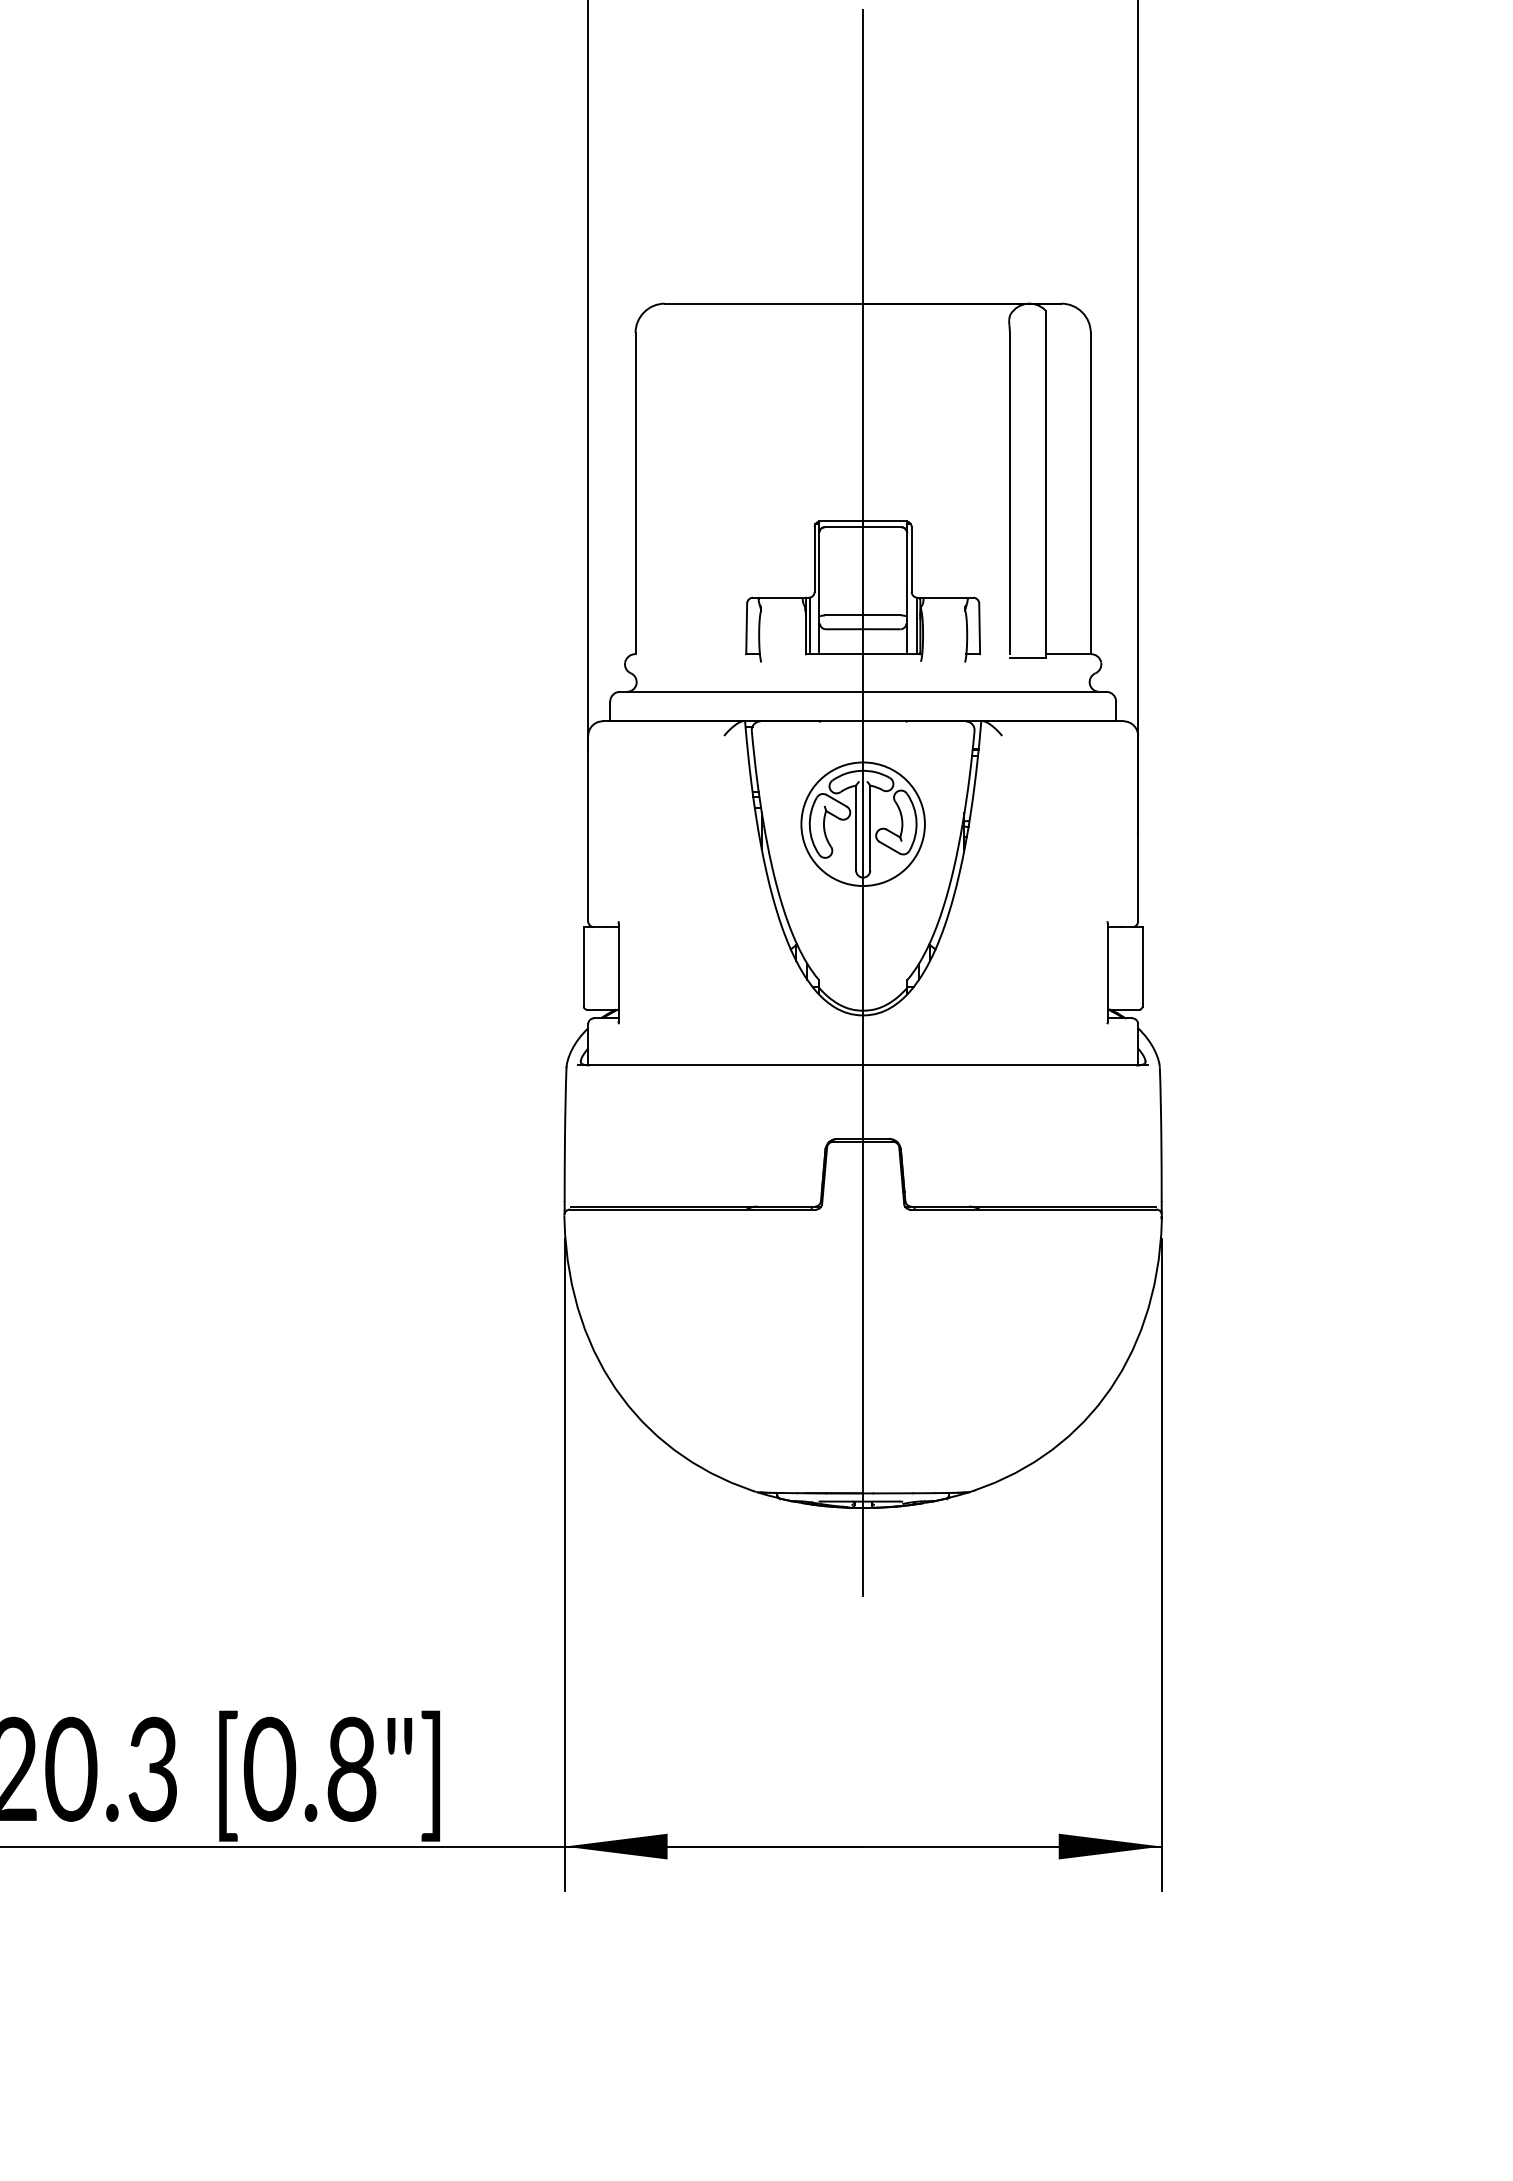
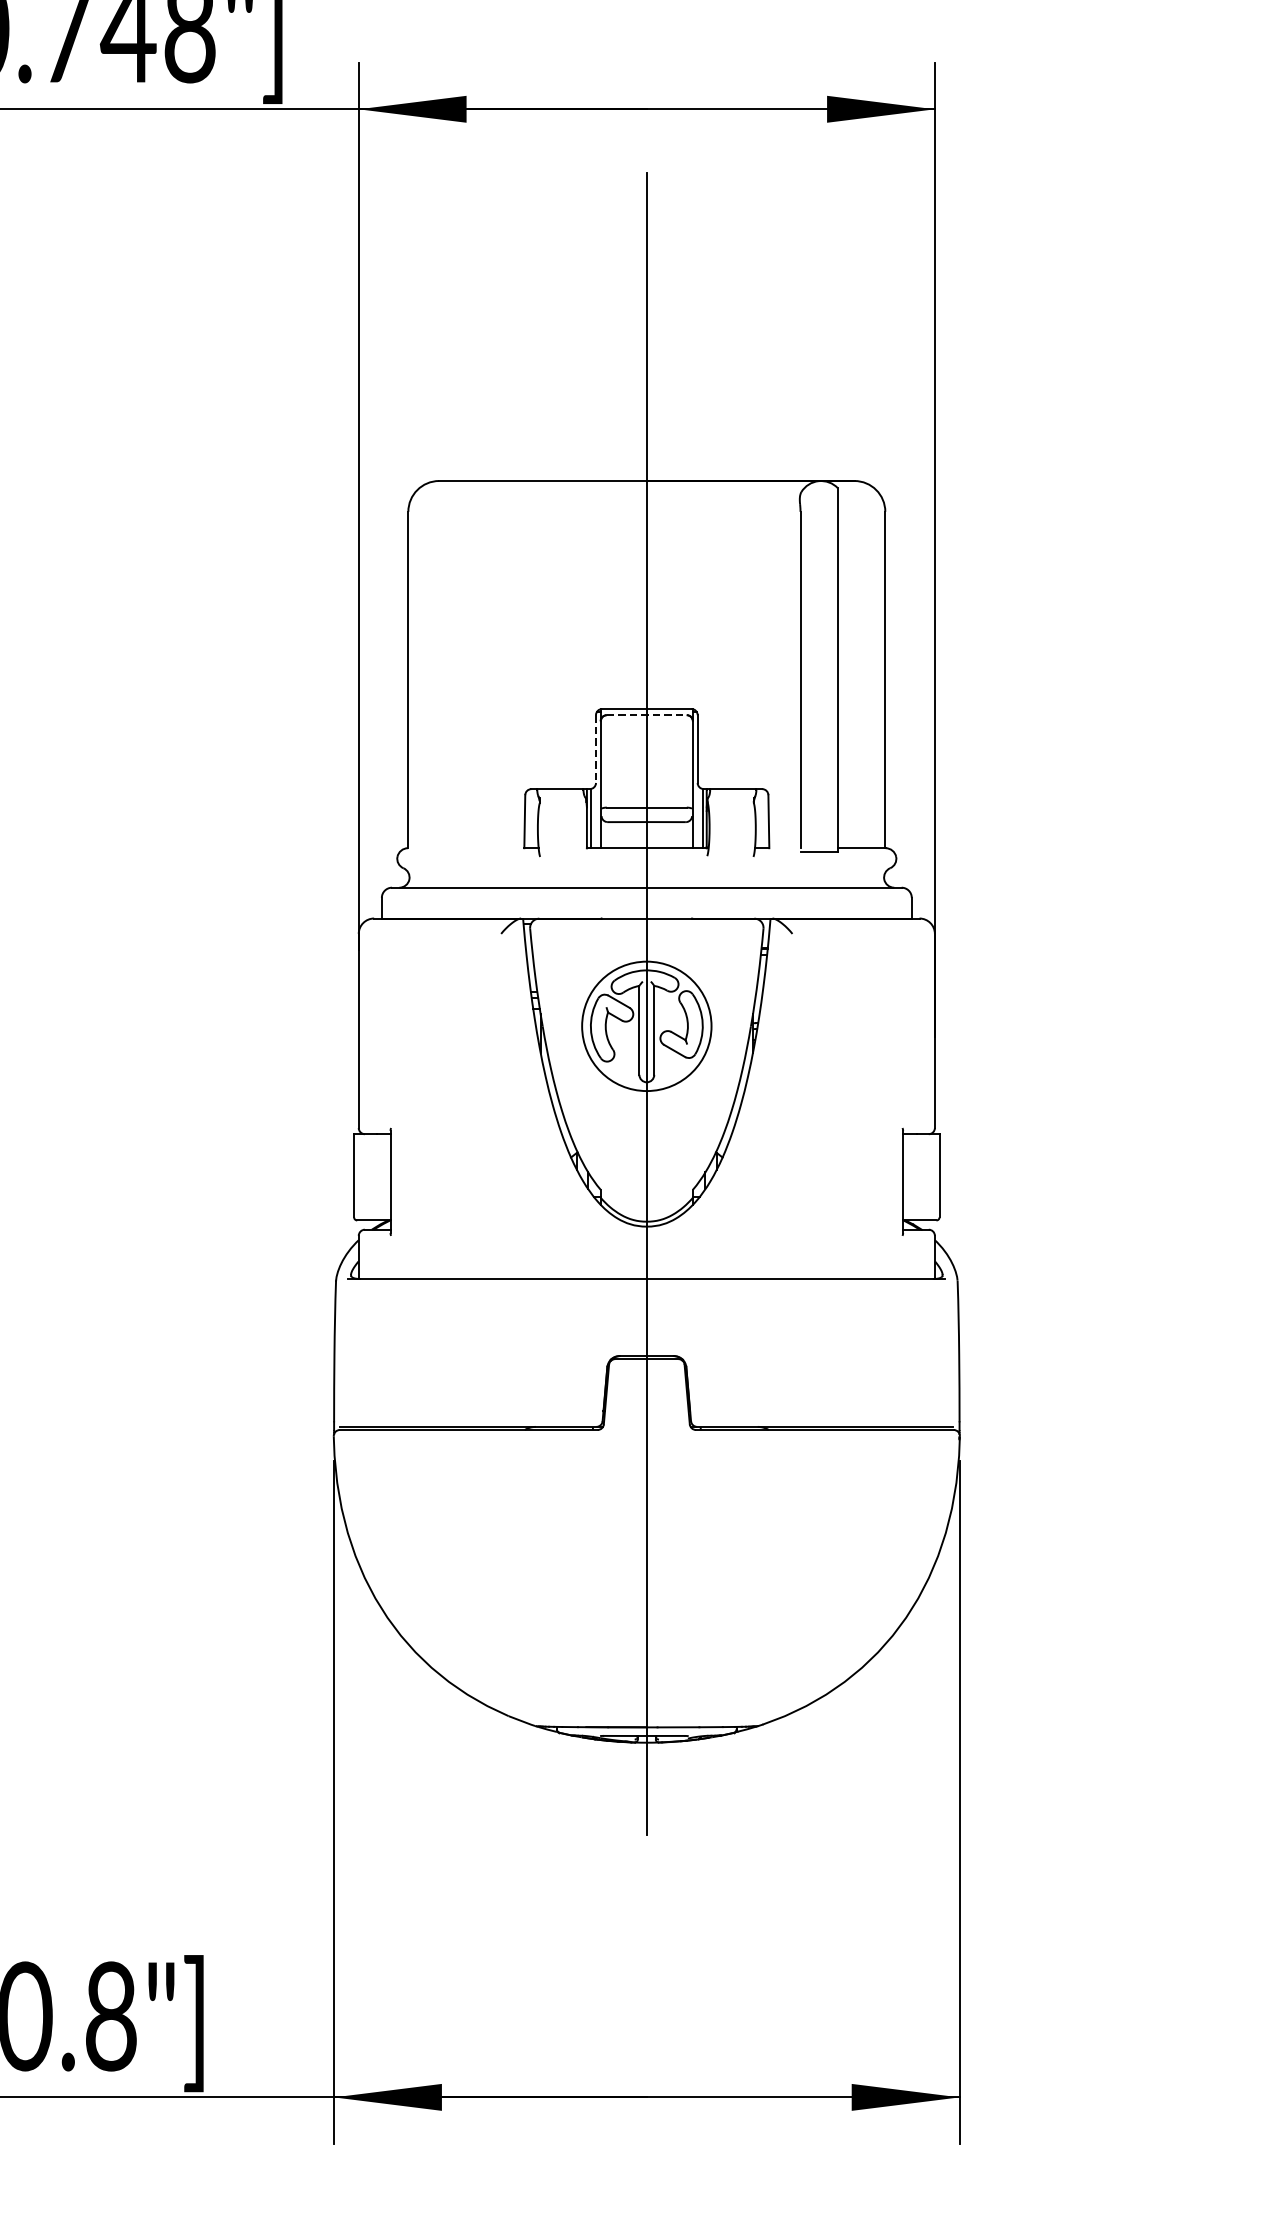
line: (863, 527) -> (647, 715), solid -> dashed
line: (814, 560) -> (595, 750), solid -> dashed

